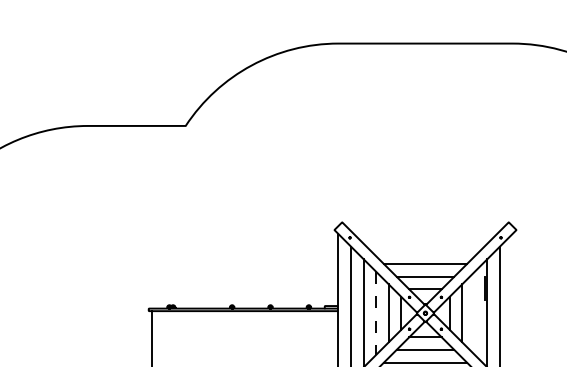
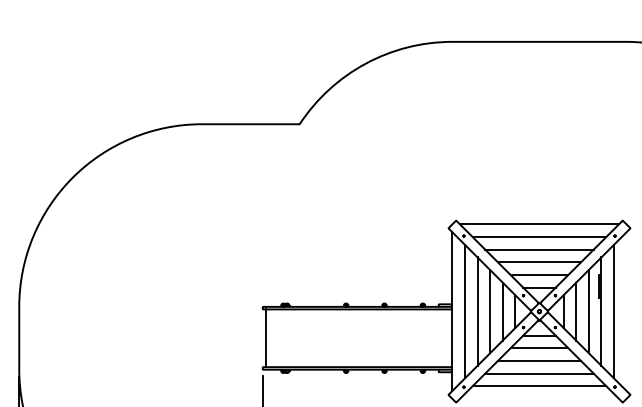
line: (425, 226) -> (539, 224), added
line: (425, 239) -> (539, 237), added
line: (425, 251) -> (539, 249), added
line: (376, 313) -> (490, 311), dashed -> solid
line: (474, 313) -> (588, 311), added

